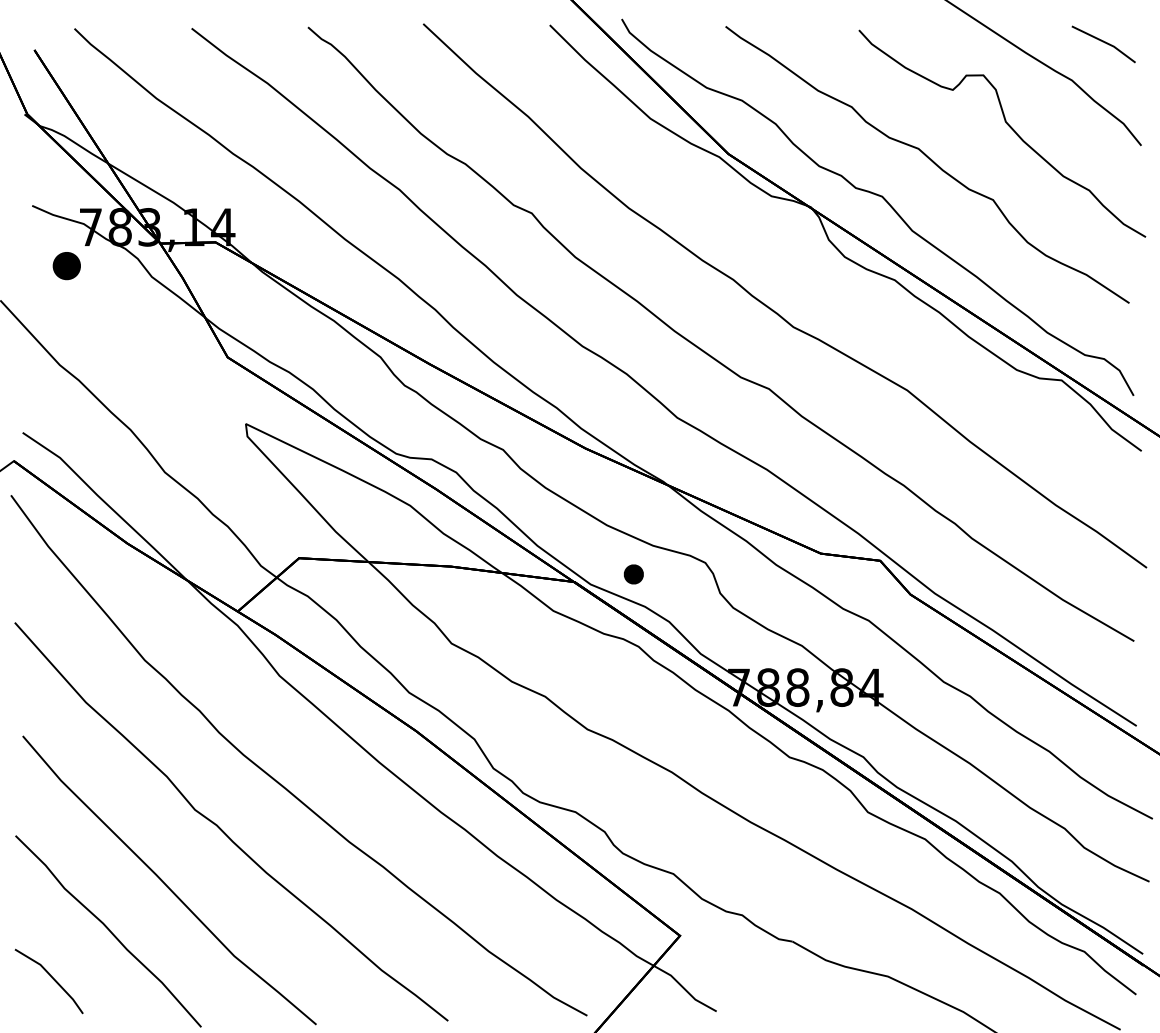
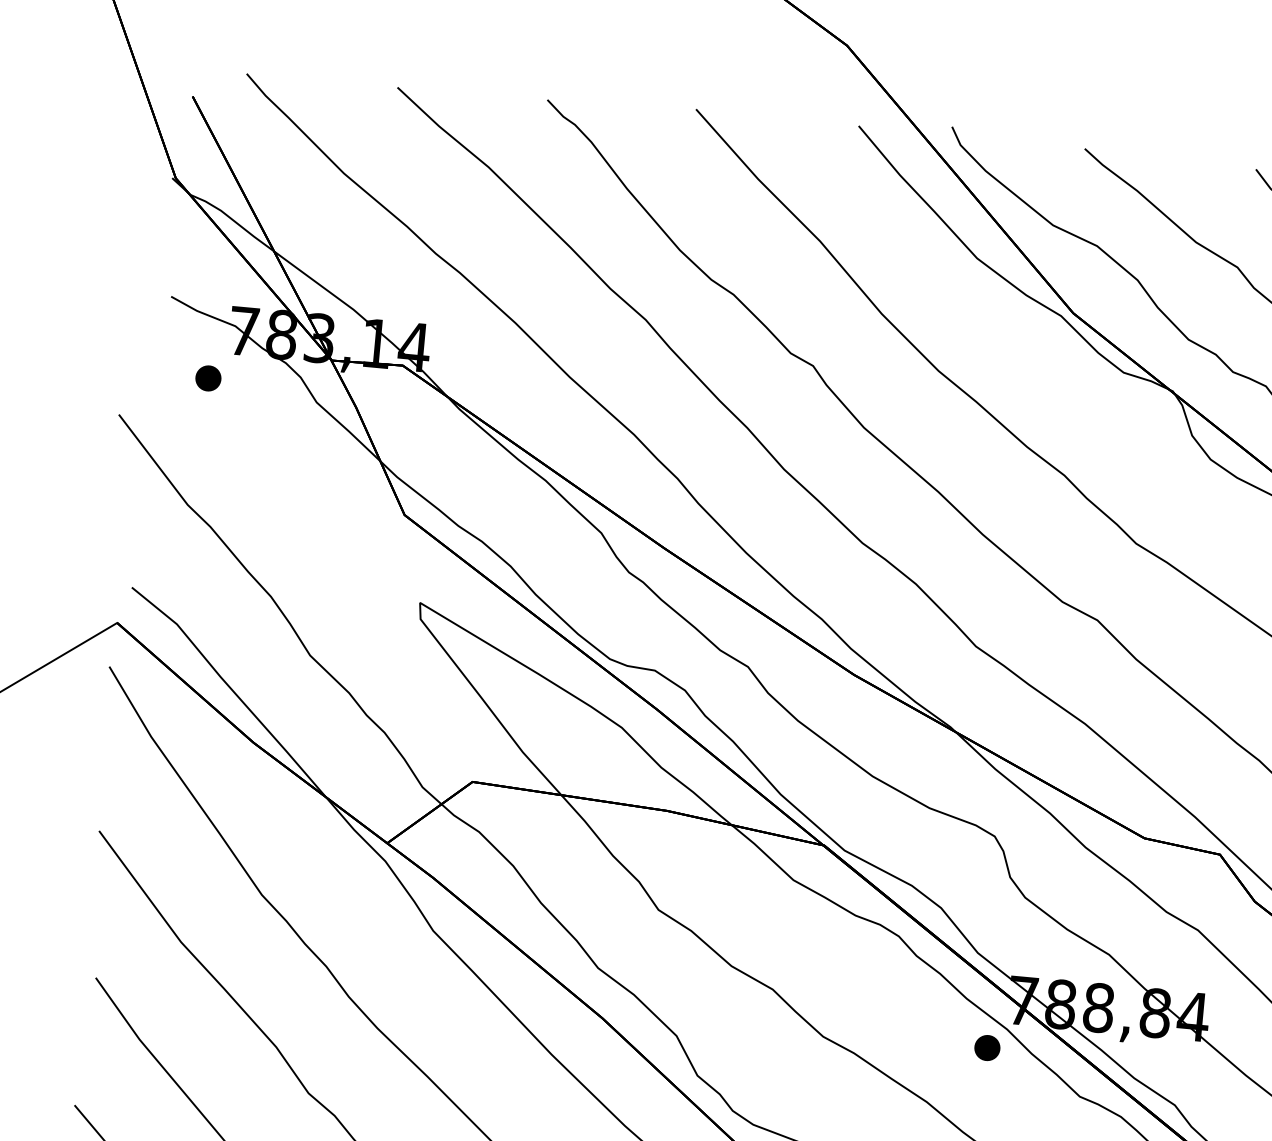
part: (66, 266) -> (208, 378), size x0.71
part: (633, 574) -> (986, 1048), moved

